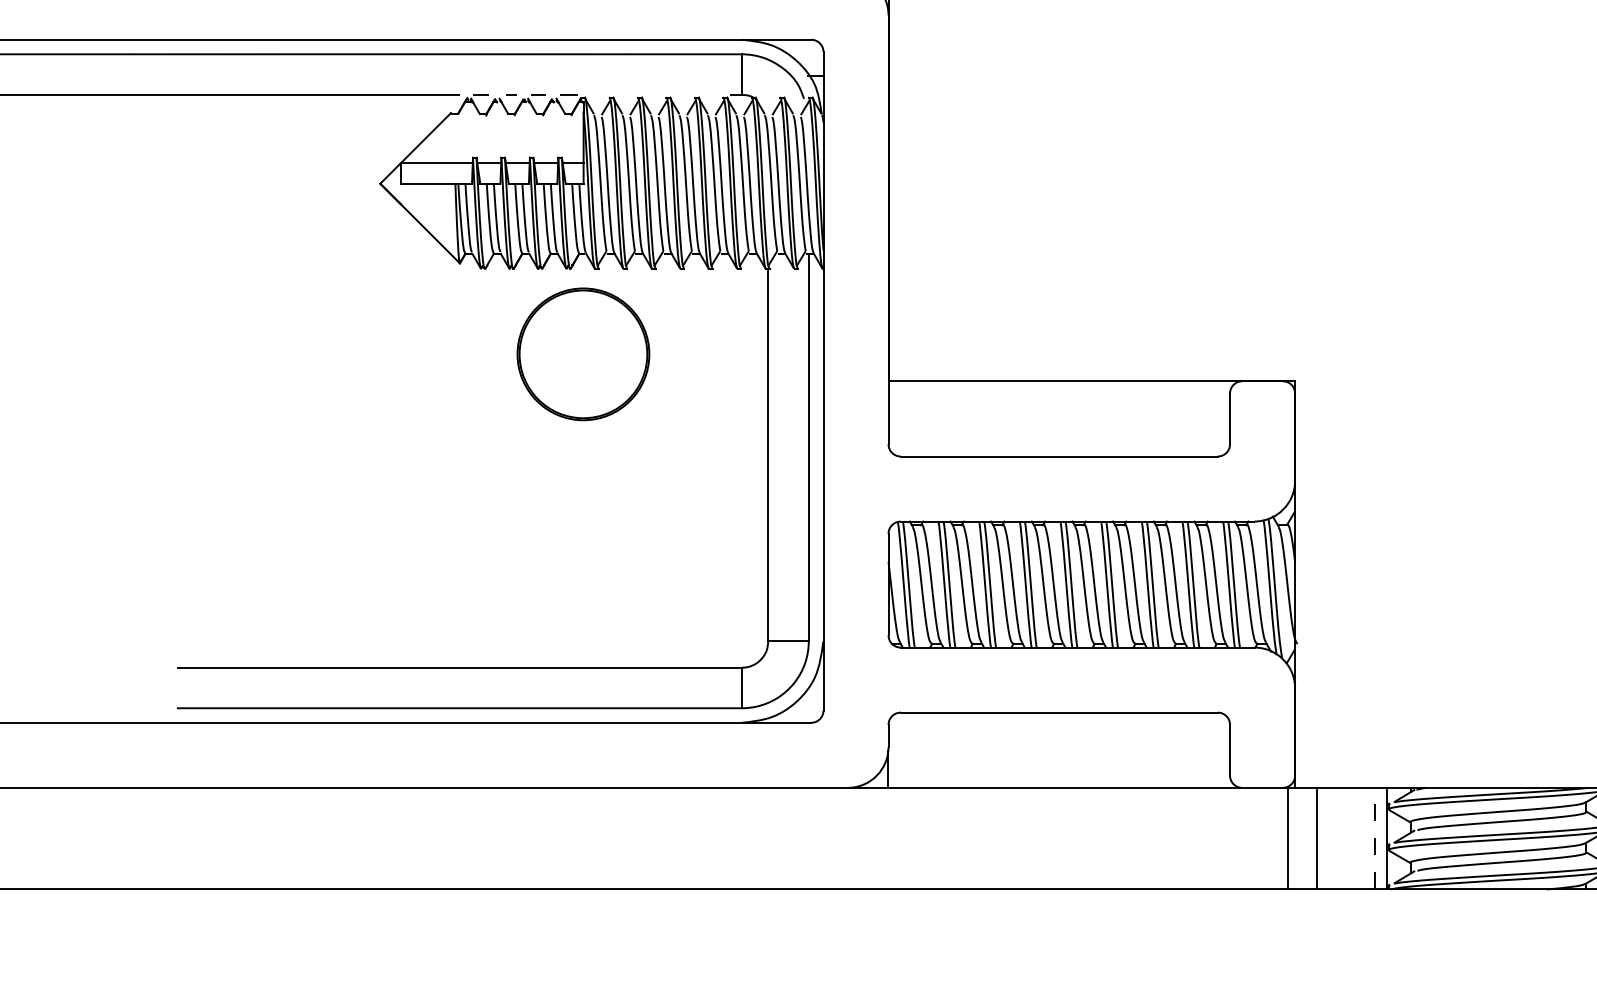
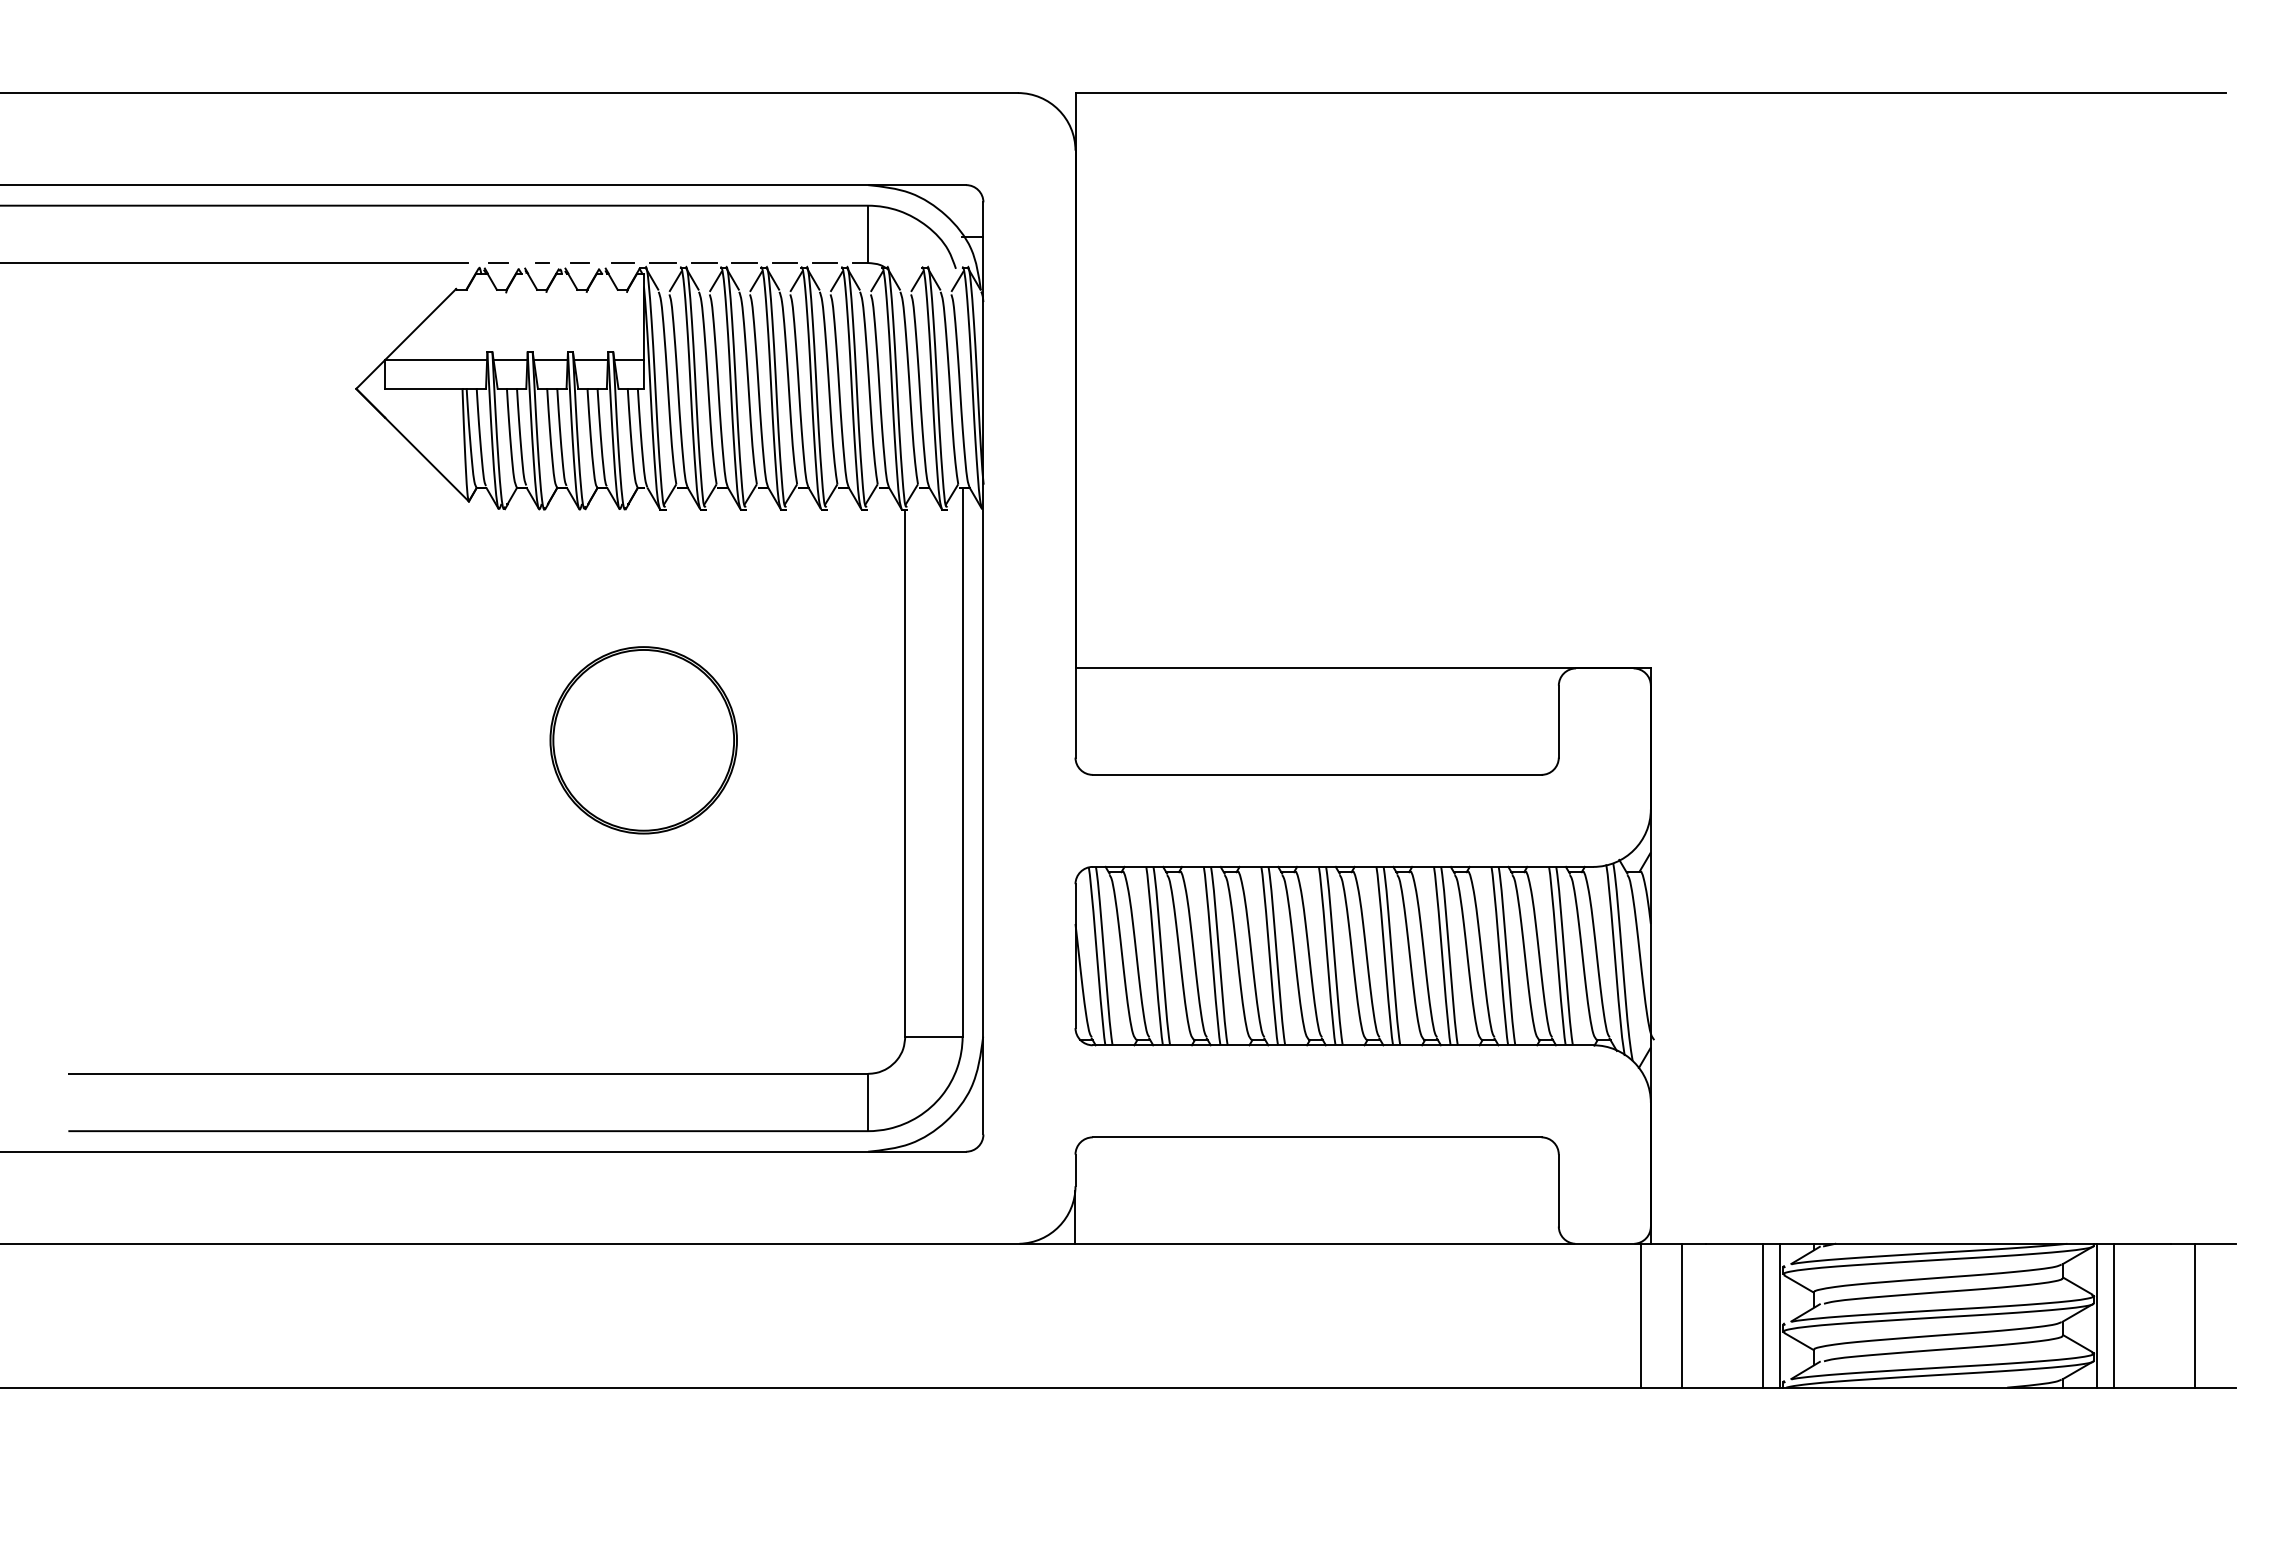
line: (597, 95) -> (663, 263), added
line: (626, 95) -> (704, 263), added
line: (654, 95) -> (744, 263), added
line: (682, 95) -> (784, 263), added
line: (711, 95) -> (824, 263), added
part: (583, 354) -> (643, 740), moved
line: (1374, 838) -> (1763, 1315), dashed -> solid

